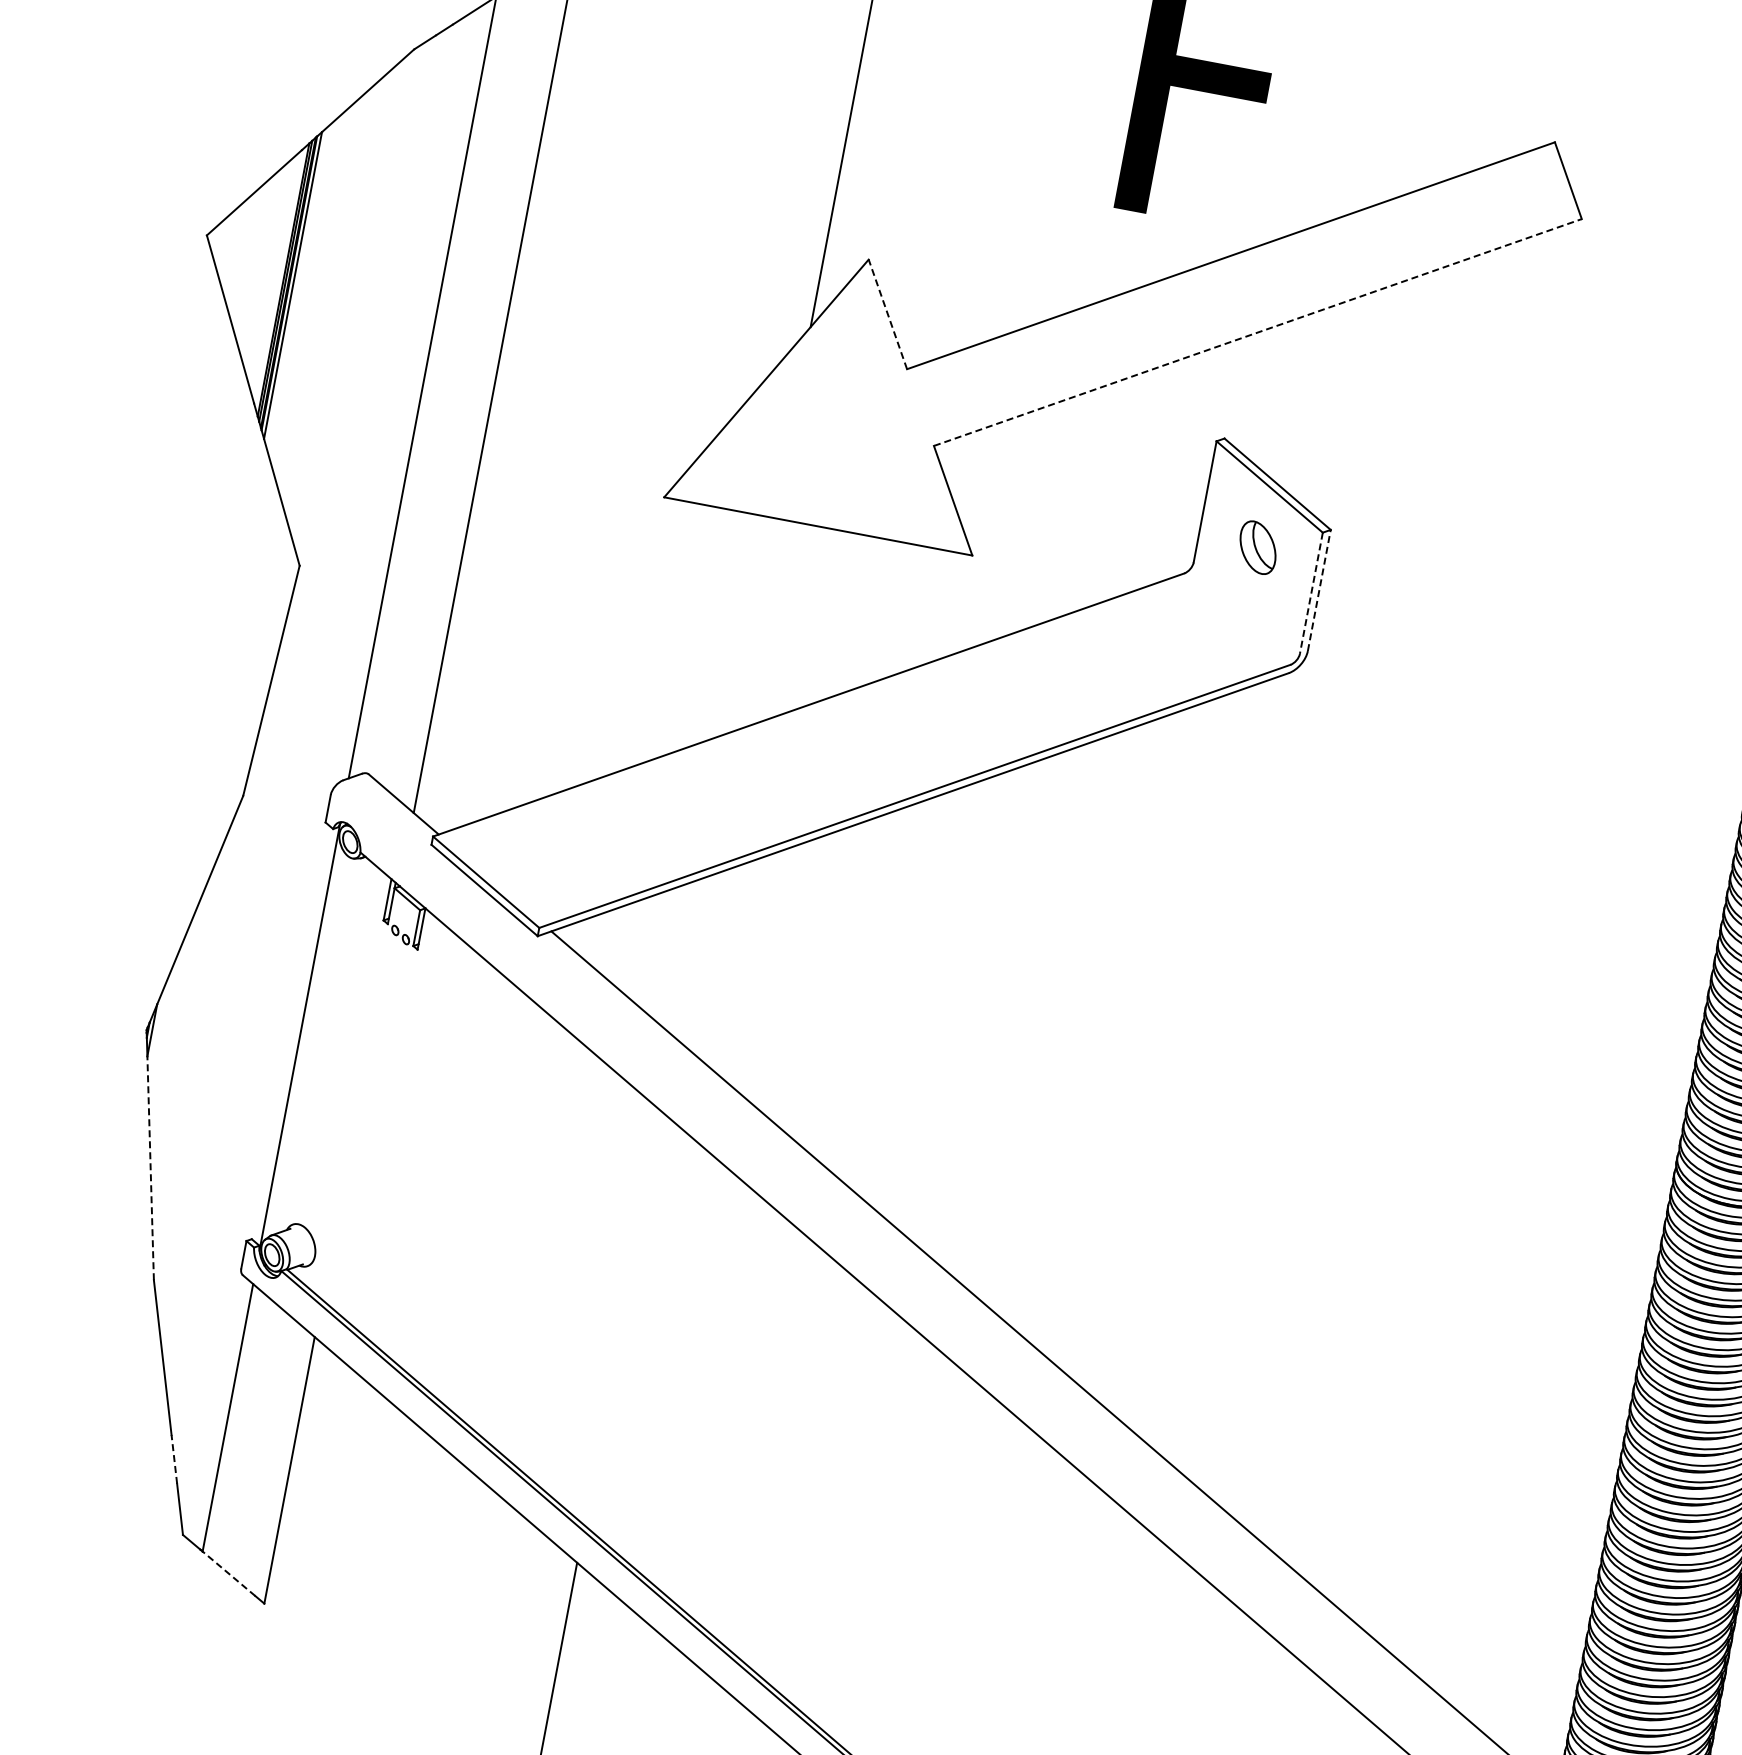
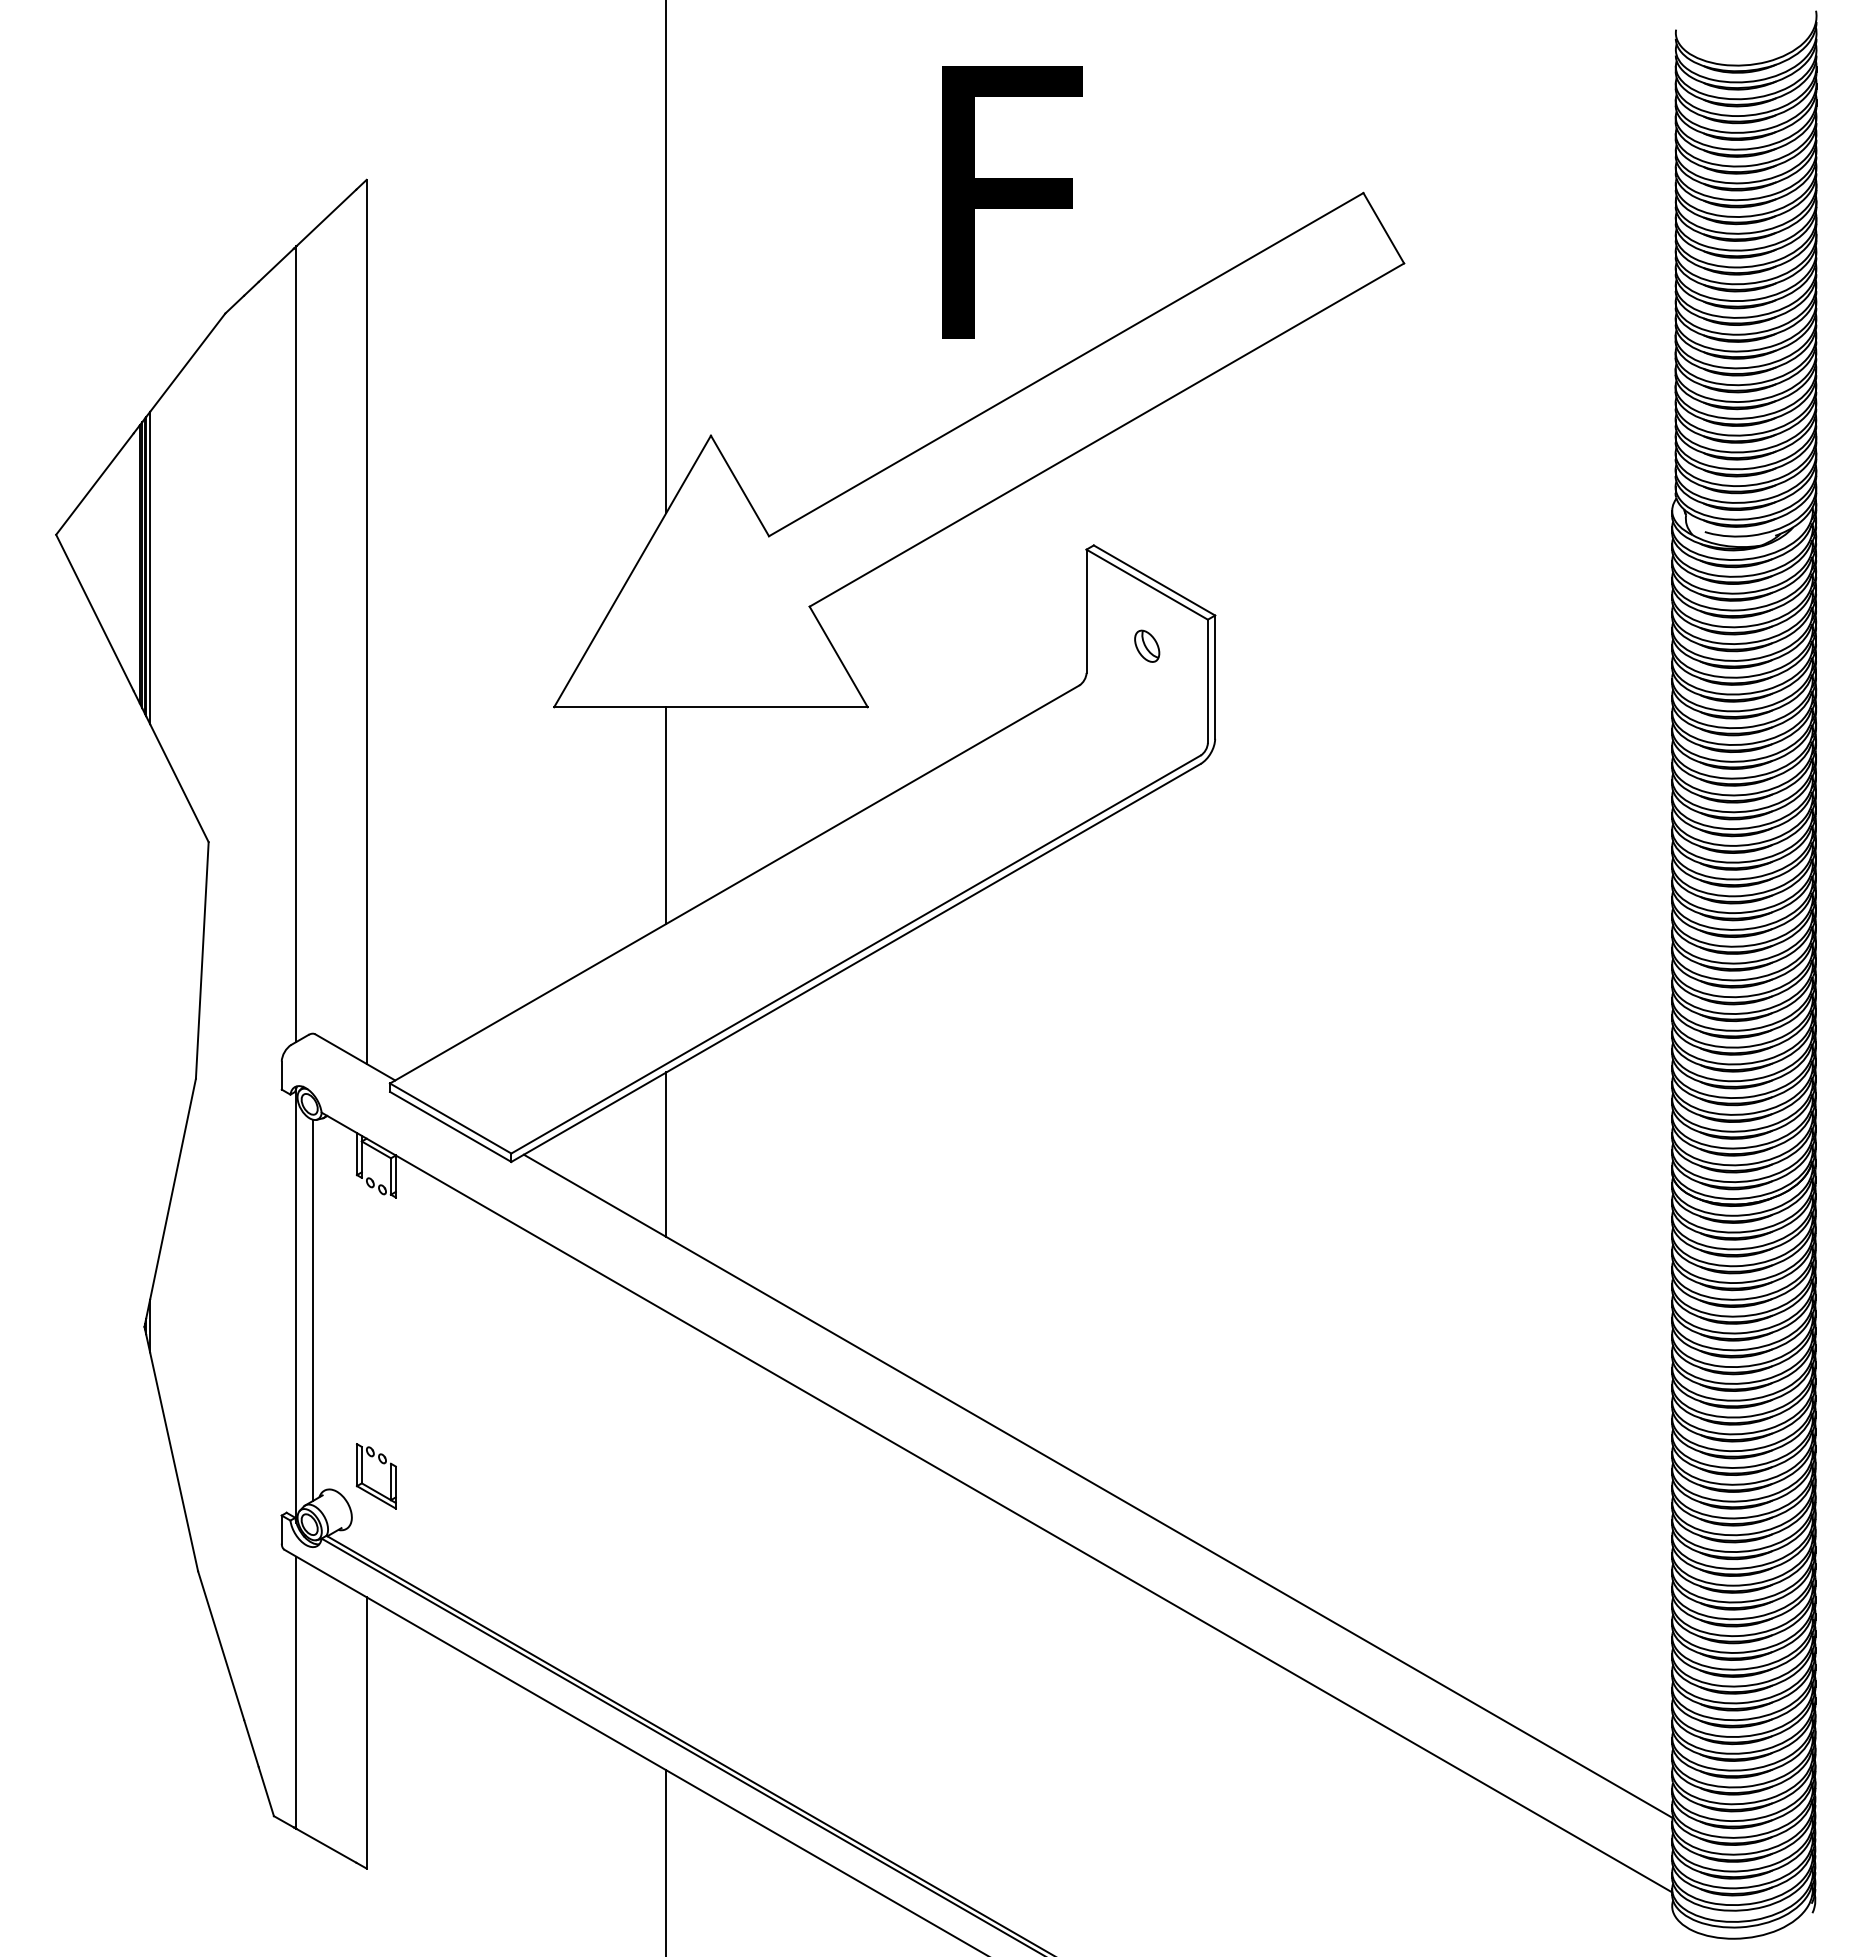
line: (887, 313) -> (739, 485), dashed -> solid
line: (1258, 332) -> (1107, 434), dashed -> solid
part: (1258, 546) -> (1147, 645), size x0.62
line: (1319, 590) -> (1215, 677), dashed -> solid
line: (1310, 593) -> (1207, 681), dashed -> solid
line: (754, 624) -> (666, 815), added
line: (691, 957) -> (666, 1154), added
line: (315, 1044) -> (313, 1309), added
line: (150, 1167) -> (173, 1461), dashed -> solid
part: (338, 1228) -> (369, 1486), added
line: (174, 1459) -> (251, 1743), dashed -> solid
line: (229, 1573) -> (326, 1845), dashed -> solid

